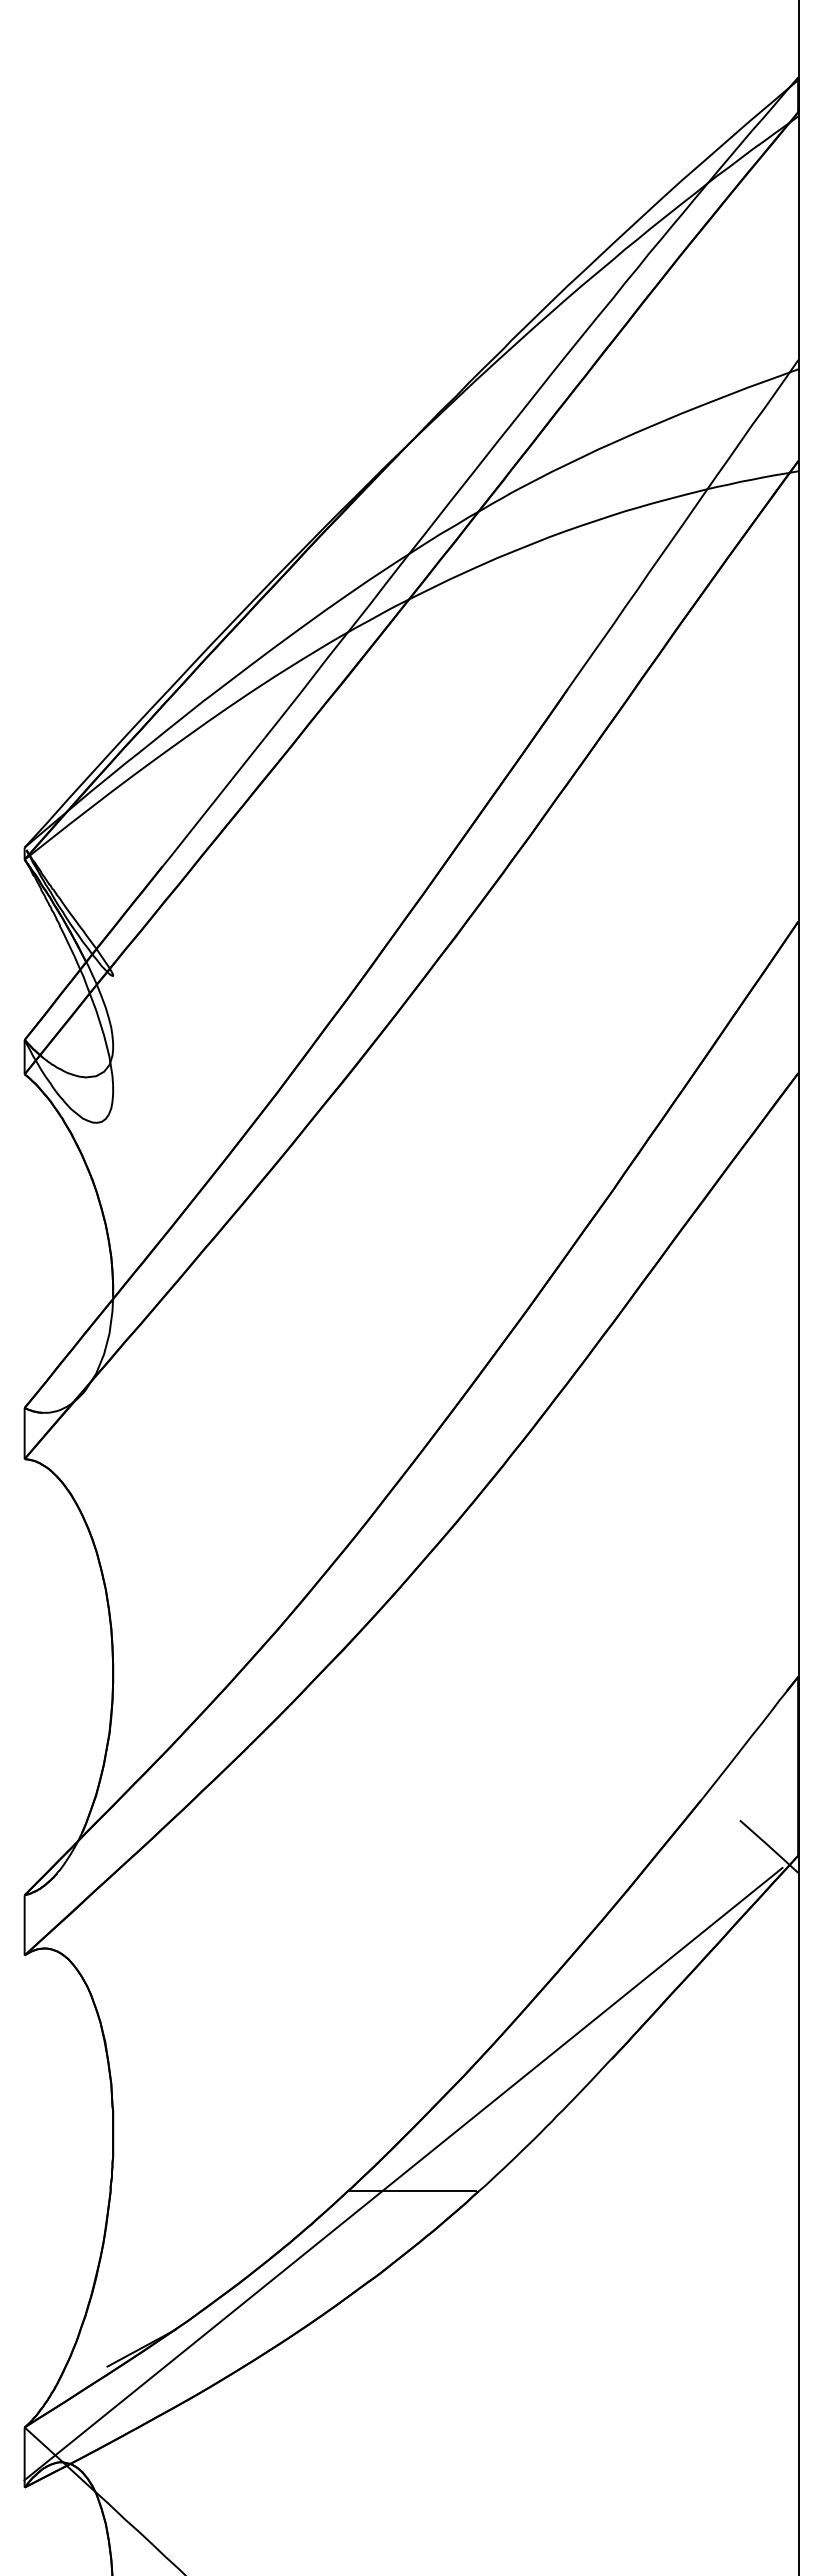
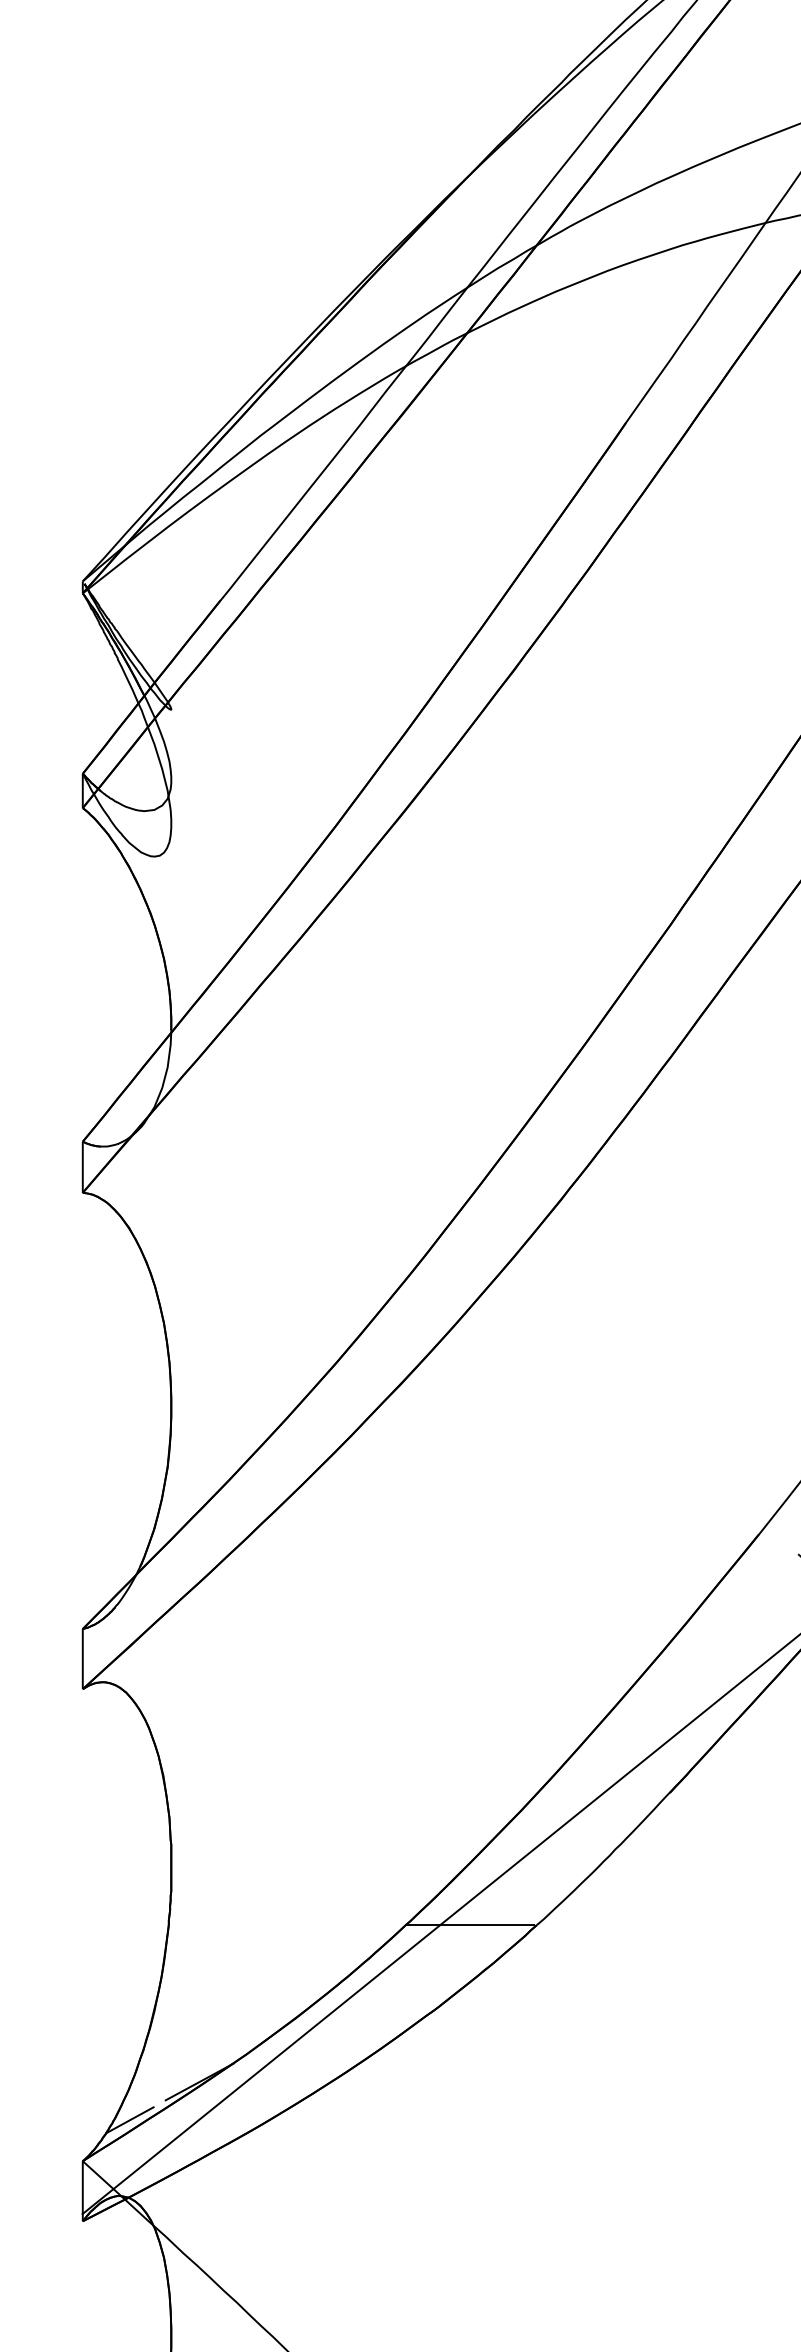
line: (71, 2386) -> (129, 2120), added

